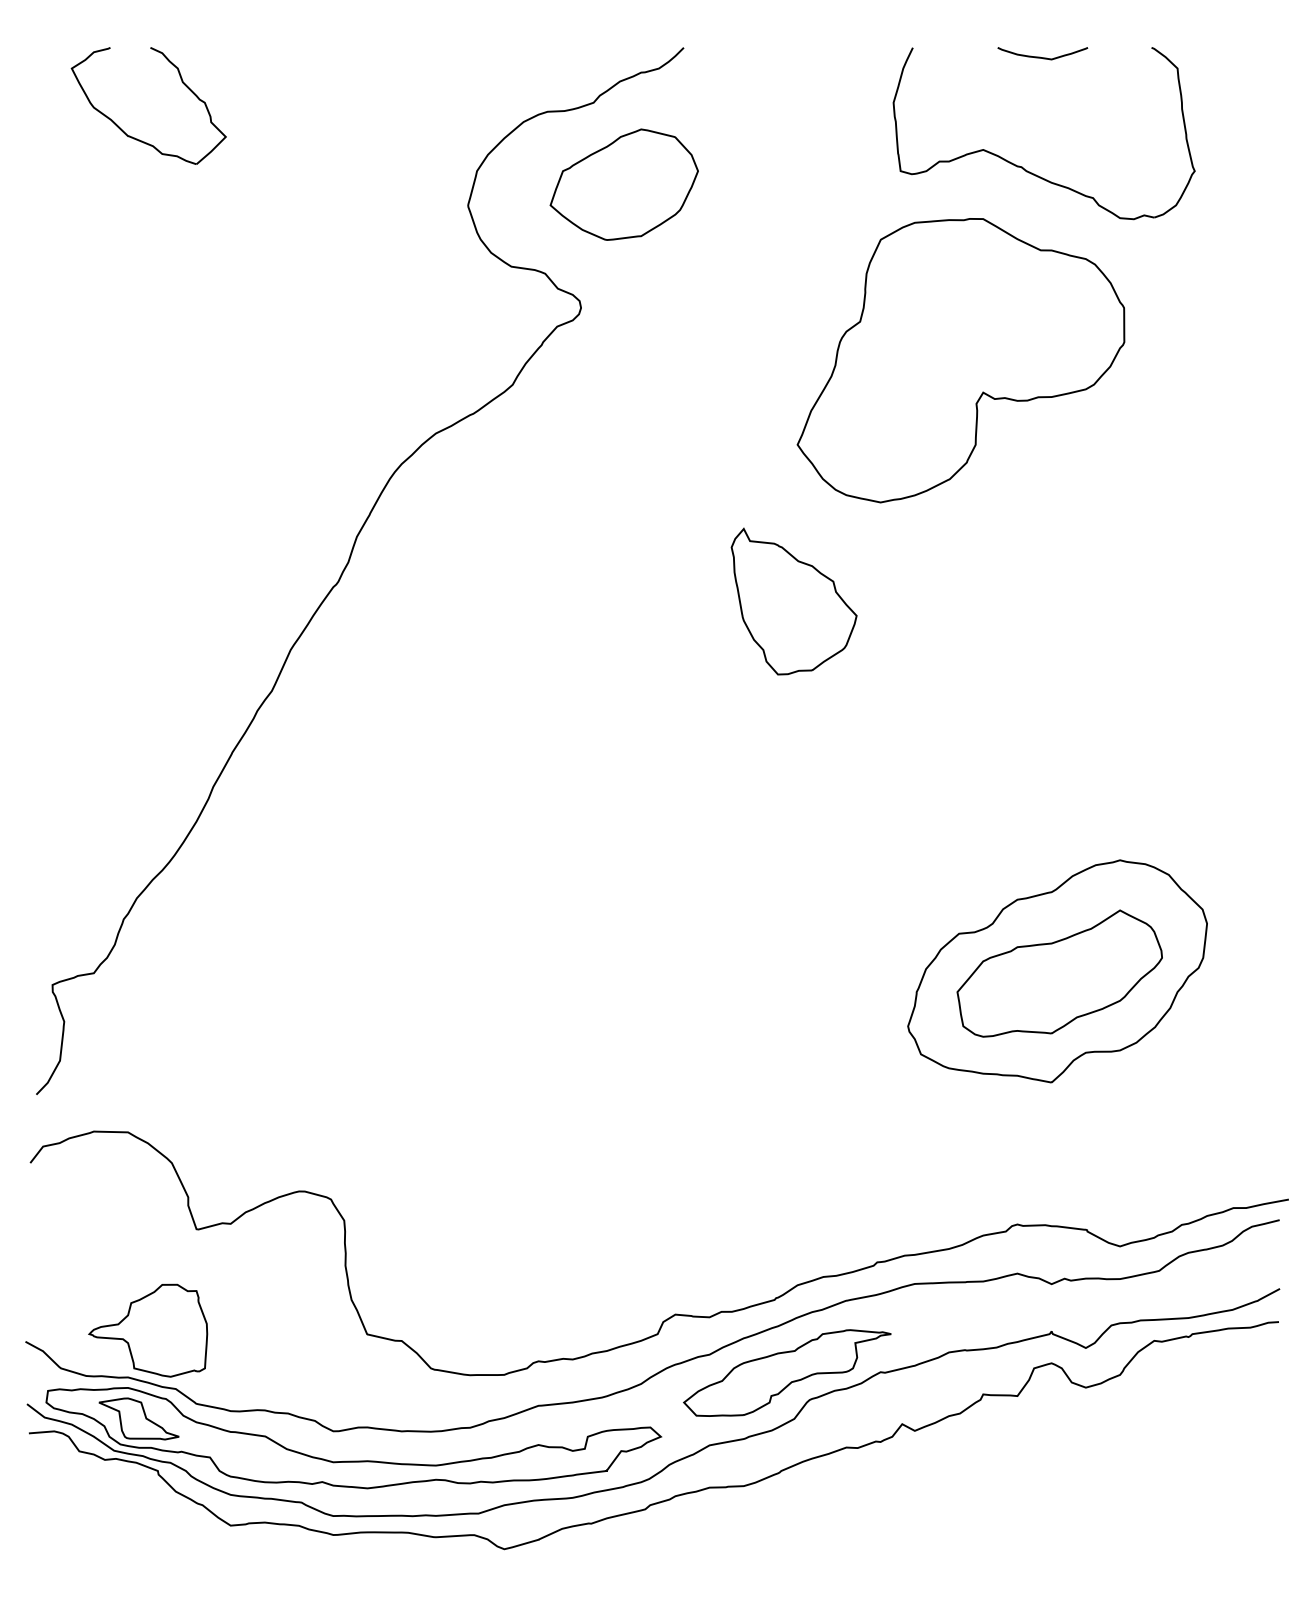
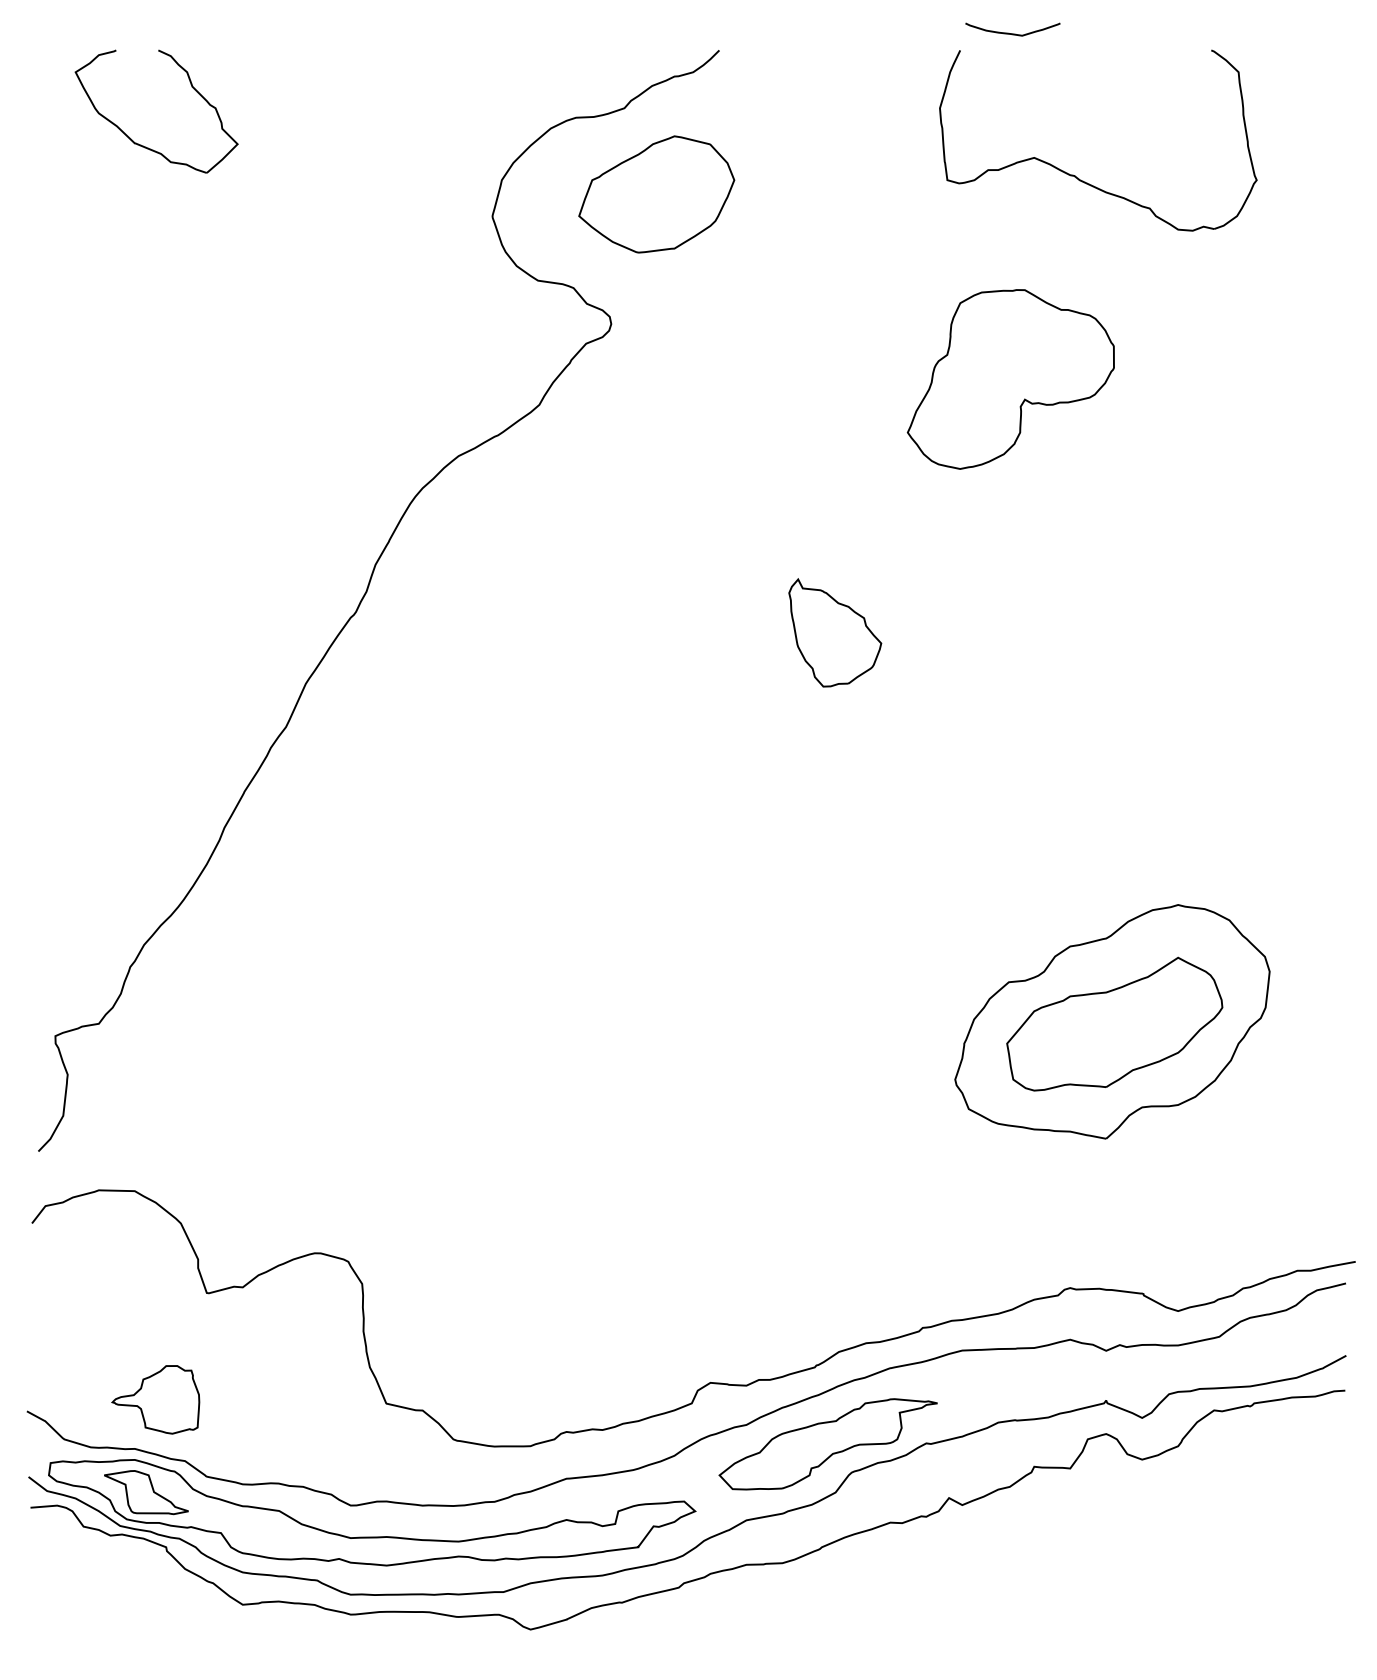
curve: (1042, 57) -> (1012, 33), moved
part: (960, 360) -> (1010, 379), size x0.6
part: (793, 601) -> (834, 632), size x0.7
part: (147, 1330) -> (155, 1399), size x0.7

